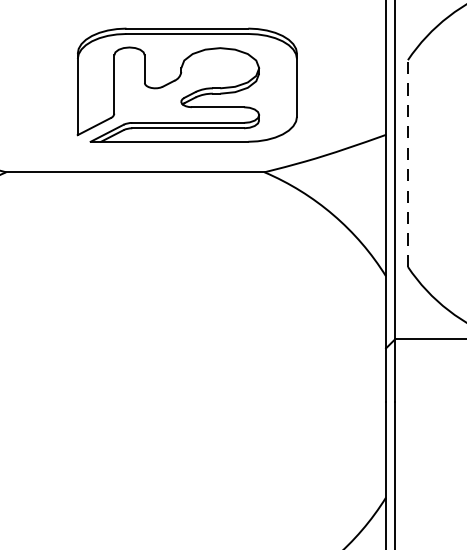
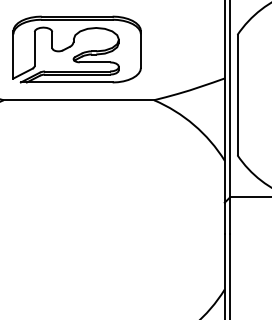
part: (186, 85) -> (76, 49), moved
line: (407, 162) -> (237, 94), dashed -> solid

